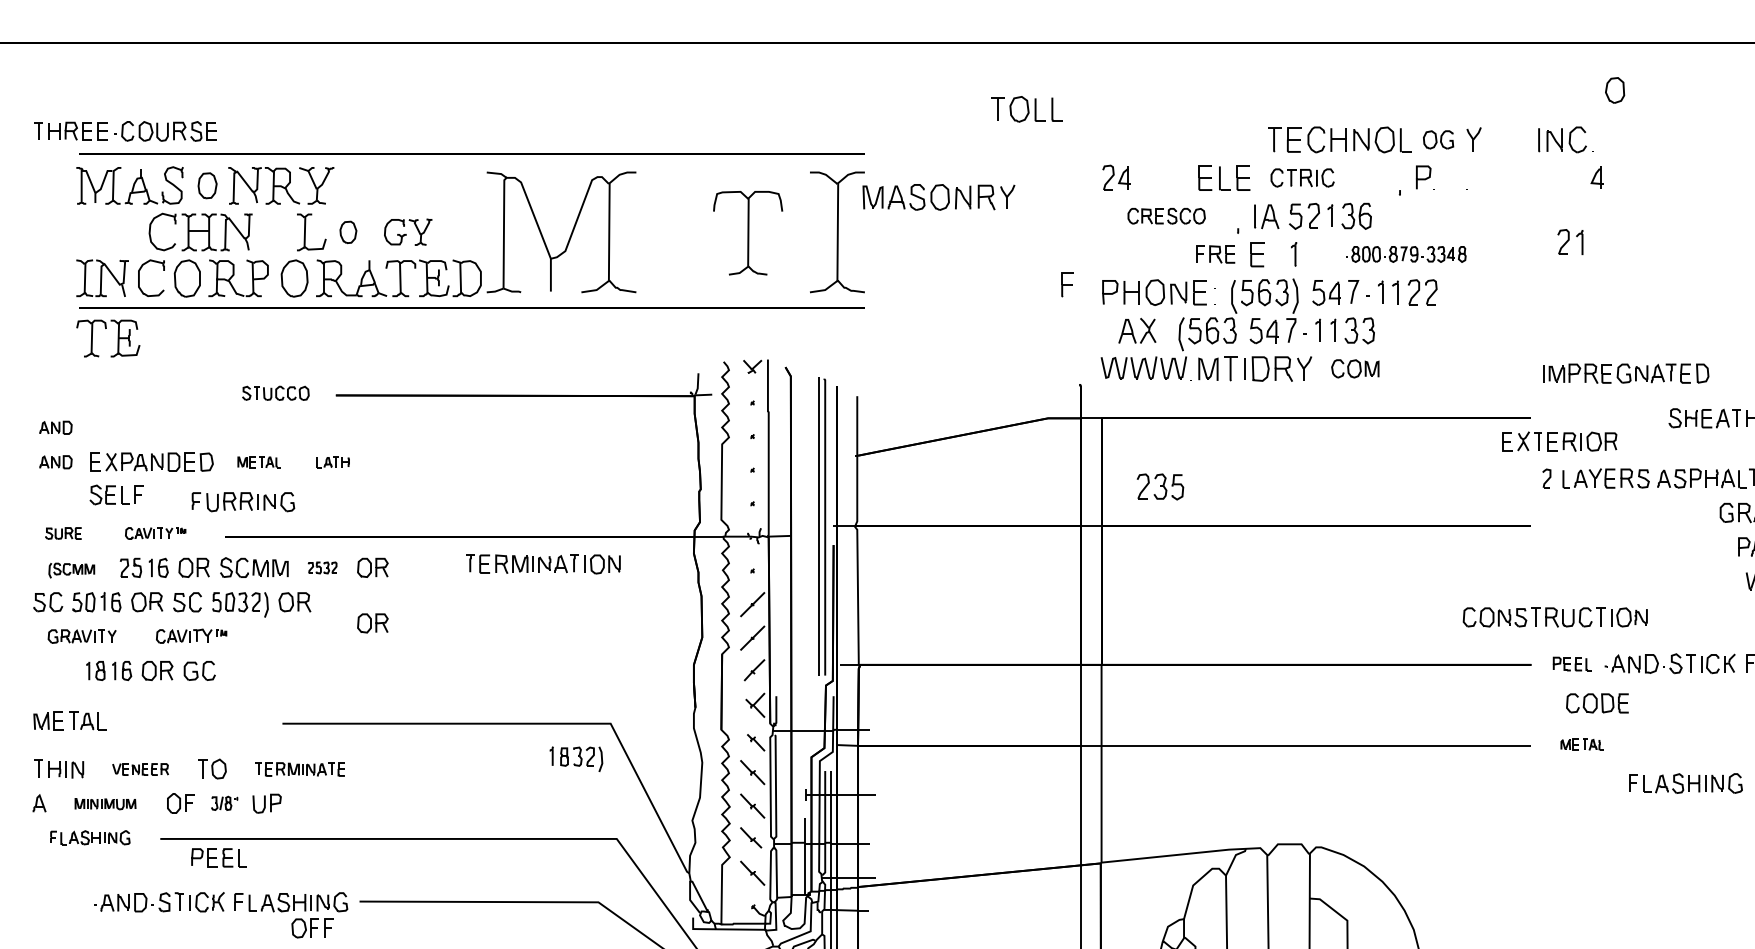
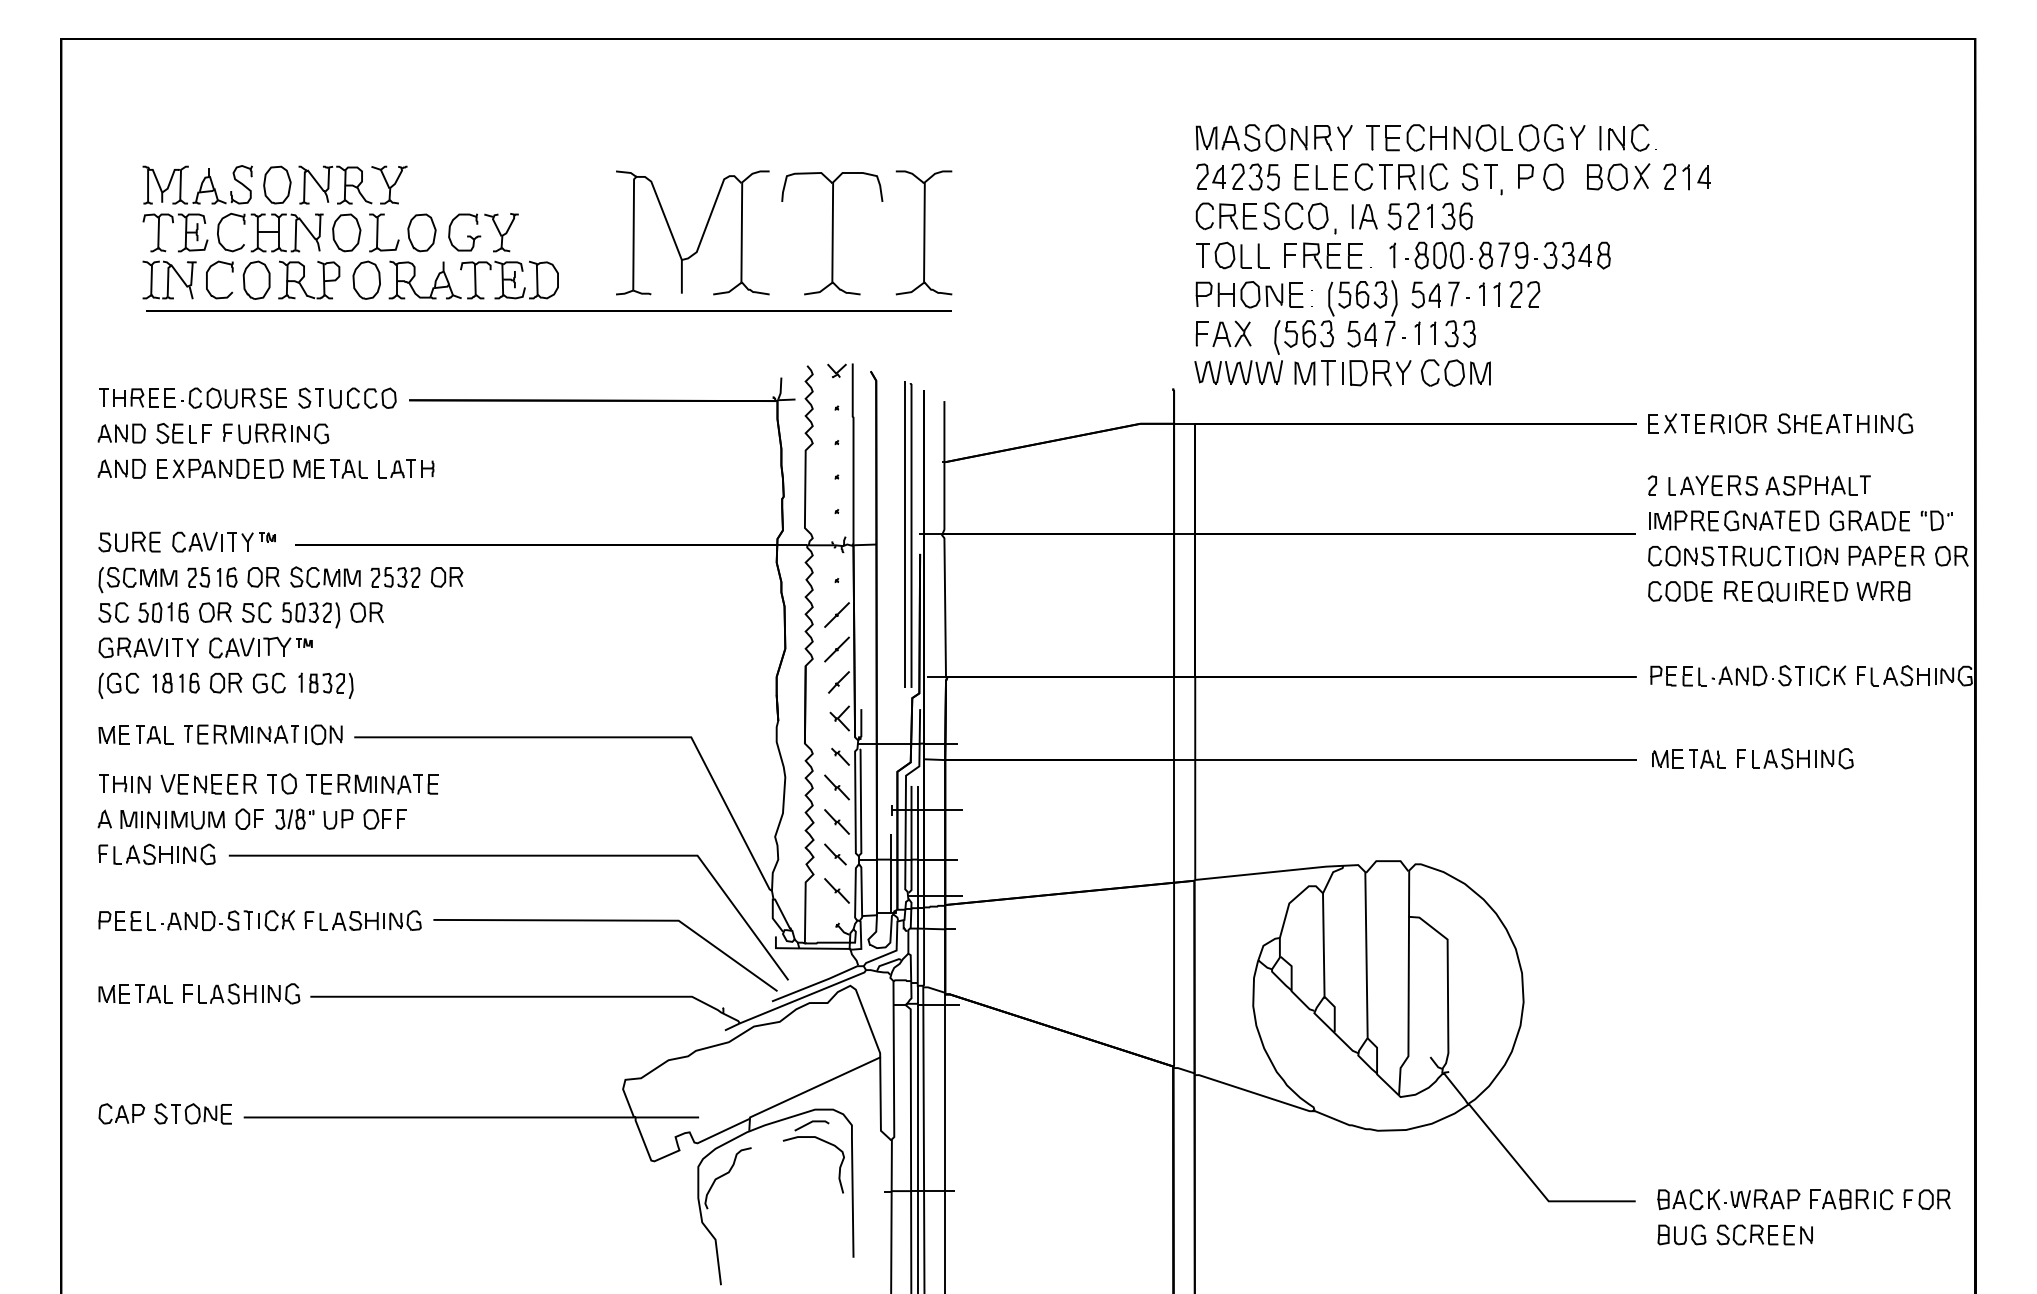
part: (1615, 89) -> (1553, 176), moved
part: (1026, 109) -> (1232, 255), moved
part: (124, 130) -> (192, 397), moved
part: (1437, 139) -> (1540, 137), size x1.43
part: (1565, 139) -> (1627, 137), moved
line: (471, 153) -> (548, 151), removed
part: (1302, 177) -> (1401, 176), size x1.43
part: (1378, 177) -> (1479, 176), added
part: (1513, 177) -> (1618, 176), added
part: (207, 185) -> (277, 184), size x1.43
part: (938, 196) -> (1273, 137), moved
part: (1166, 216) -> (1261, 216), size x1.67
part: (274, 231) -> (346, 232), added
part: (347, 231) -> (421, 232), size x1.67
part: (408, 231) -> (483, 232), size x1.43
part: (748, 232) -> (832, 233), size x1.43
part: (570, 235) -> (701, 236), moved
part: (1570, 241) -> (1676, 176), moved
part: (1215, 254) -> (1312, 255), size x1.43
part: (1405, 254) -> (1507, 255), size x1.67
part: (1066, 284) -> (1201, 333), moved
part: (106, 329) -> (173, 223), moved
part: (1355, 368) -> (1455, 372), size x1.43
part: (1626, 373) -> (1734, 520), moved
part: (275, 392) -> (347, 397), size x1.43
part: (55, 427) -> (121, 433), size x1.43
part: (1559, 441) -> (1707, 423), moved
part: (55, 461) -> (121, 468), size x1.43
part: (259, 461) -> (330, 468), size x1.67
part: (333, 461) -> (406, 468), size x1.67
part: (1160, 487) -> (1255, 177), moved
part: (116, 494) -> (183, 433), moved
part: (243, 501) -> (276, 433), moved
part: (63, 532) -> (129, 541), size x1.67
part: (155, 532) -> (223, 541), size x1.67
part: (543, 564) -> (263, 734), moved
part: (322, 568) -> (395, 577), size x1.67
part: (71, 570) -> (137, 580), size x1.67
part: (1677, 581) -> (1786, 591), added
part: (1555, 617) -> (1743, 556), moved
part: (373, 623) -> (447, 634), removed
part: (82, 636) -> (148, 647), size x1.43
part: (191, 636) -> (260, 647), size x1.43
part: (1572, 663) -> (1678, 675), size x1.43
part: (52, 673) -> (118, 685), added
part: (1597, 703) -> (1680, 591), moved
part: (1582, 744) -> (1688, 758), size x1.67
part: (575, 758) -> (325, 685), moved
part: (140, 769) -> (208, 784), size x1.67
part: (300, 769) -> (372, 784), size x1.43
part: (1686, 783) -> (1795, 758), moved
part: (224, 802) -> (294, 818), size x1.43
part: (105, 803) -> (172, 819), size x1.67
part: (89, 837) -> (156, 854), size x1.43
part: (218, 857) -> (126, 920), moved
part: (311, 928) -> (384, 819), moved

